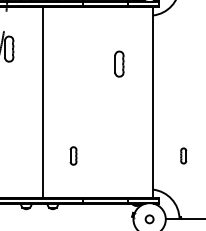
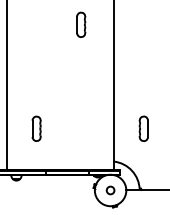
part: (119, 63) -> (81, 24), moved
part: (73, 155) -> (36, 128), size x1.43
part: (183, 155) -> (143, 128), size x1.67

